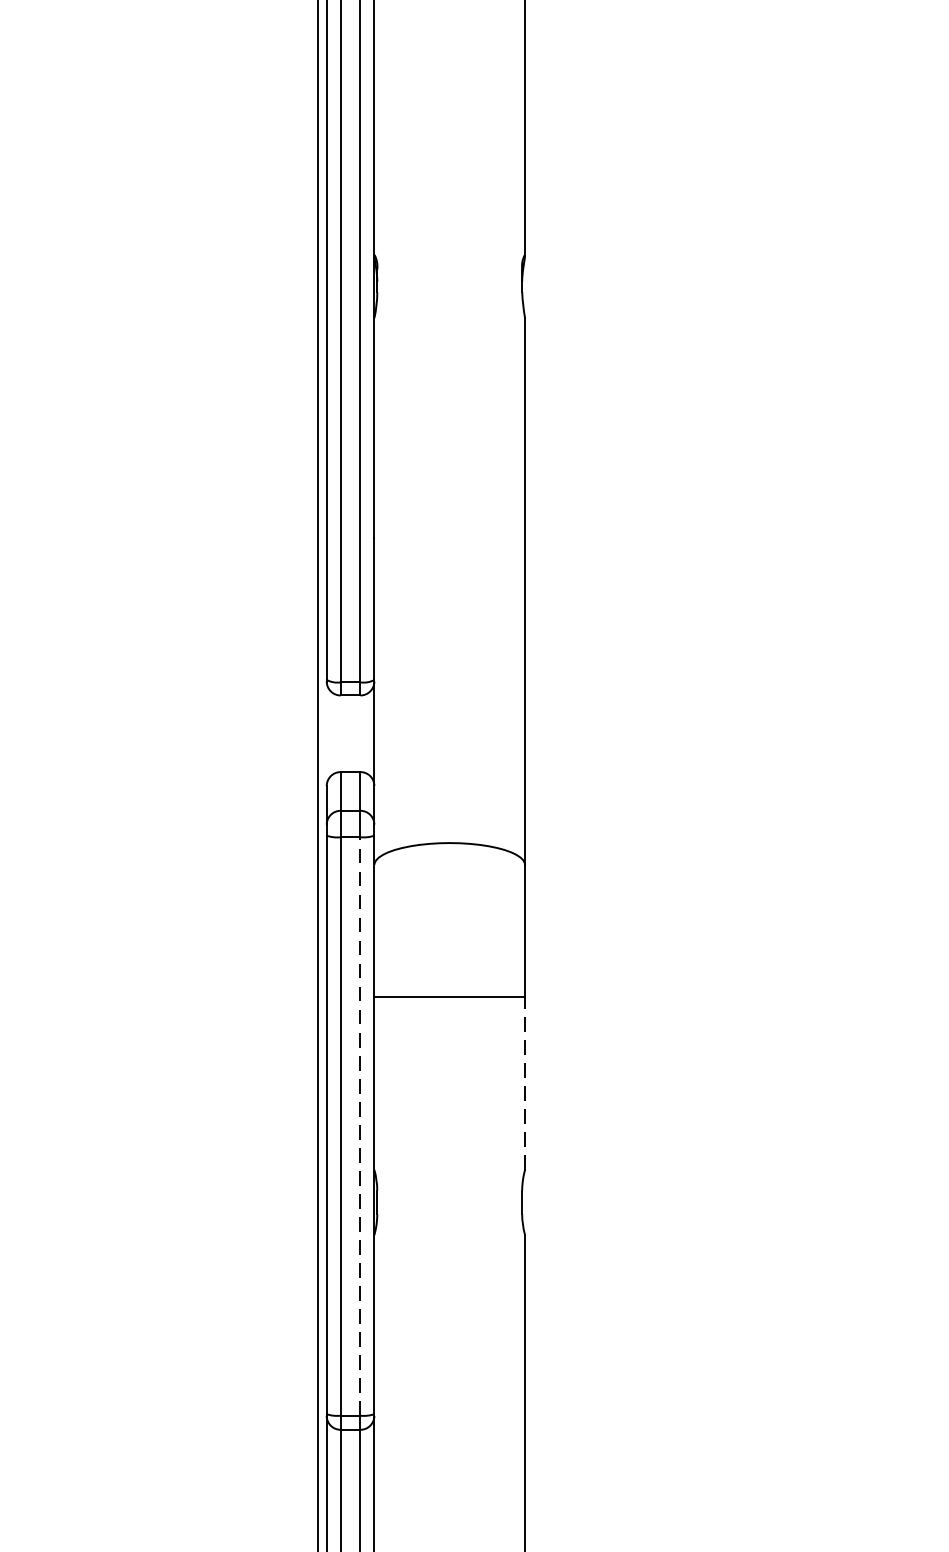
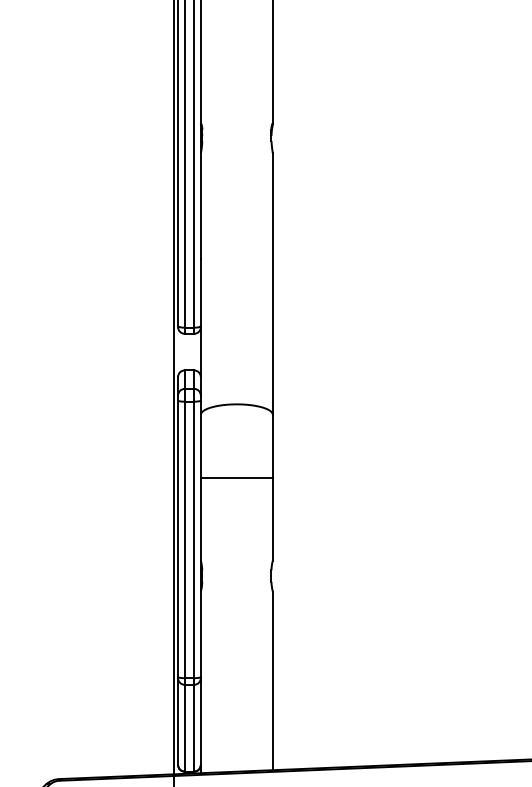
line: (524, 1081) -> (272, 518), dashed -> solid
line: (361, 1125) -> (194, 539), dashed -> solid

